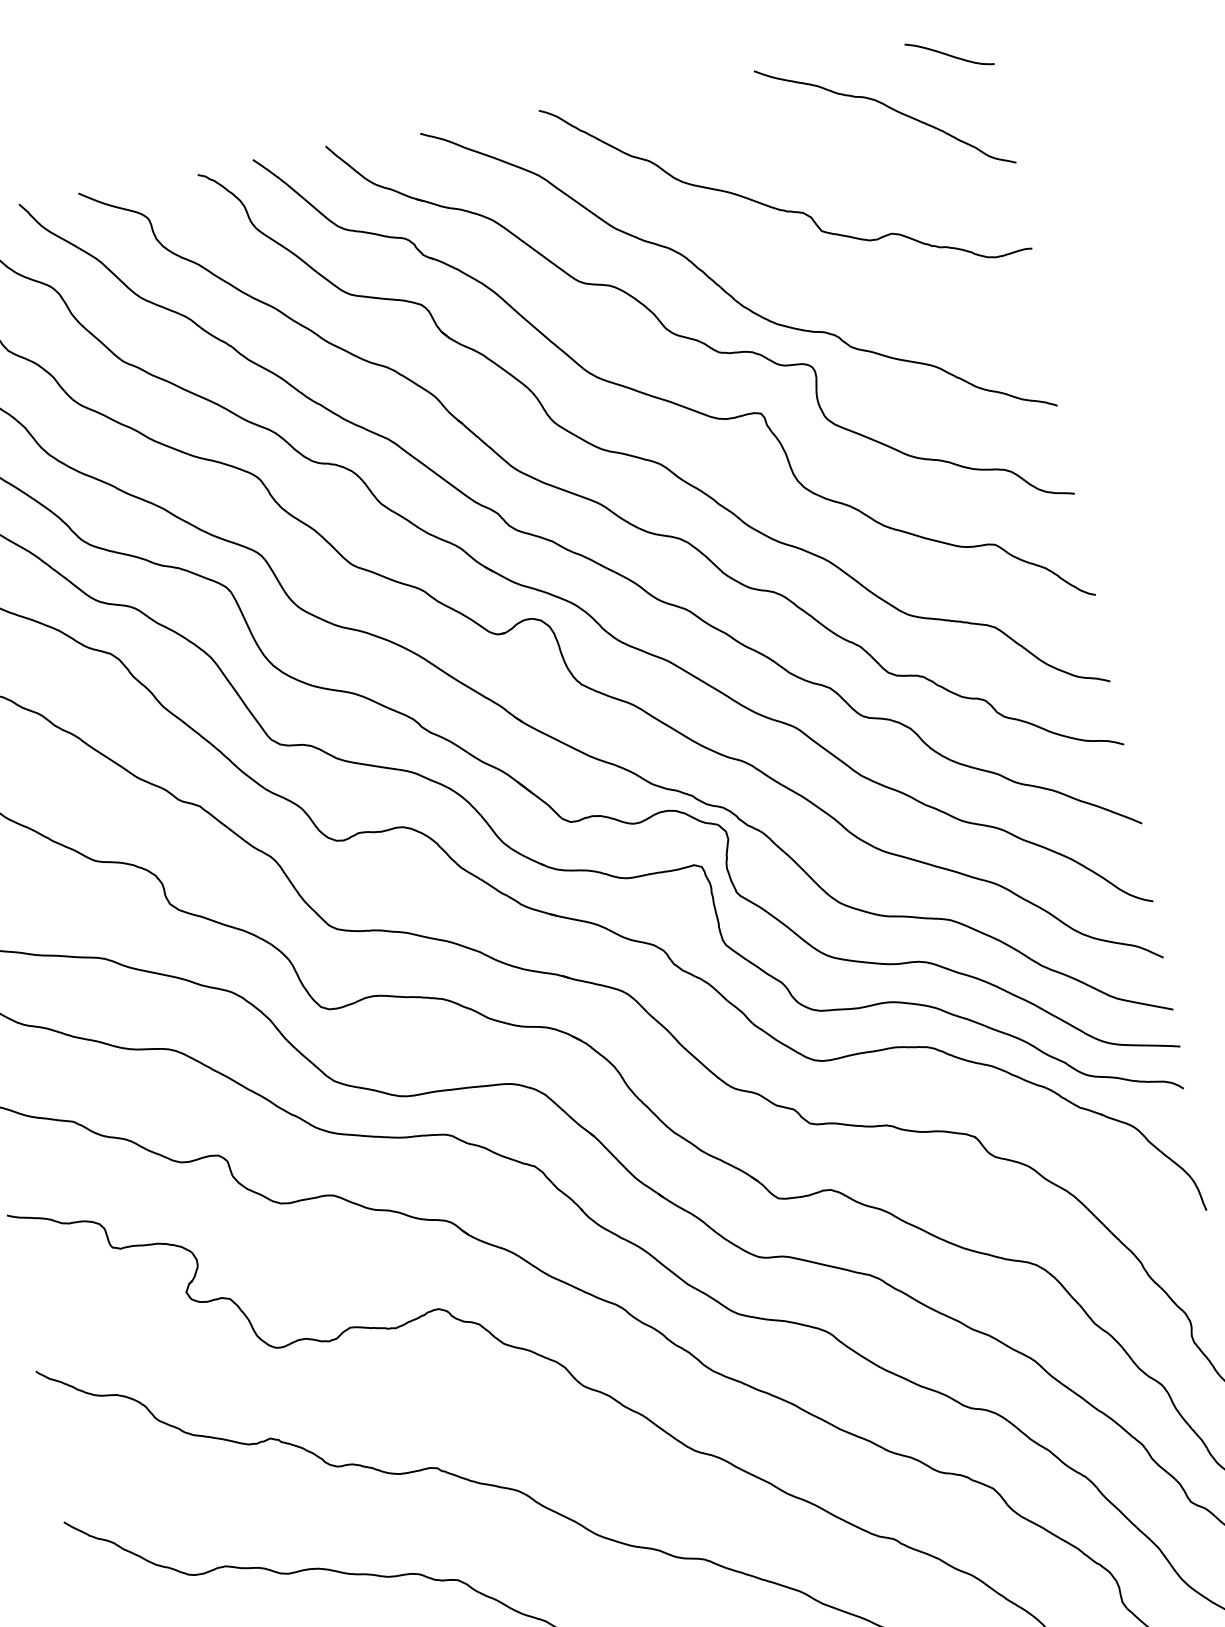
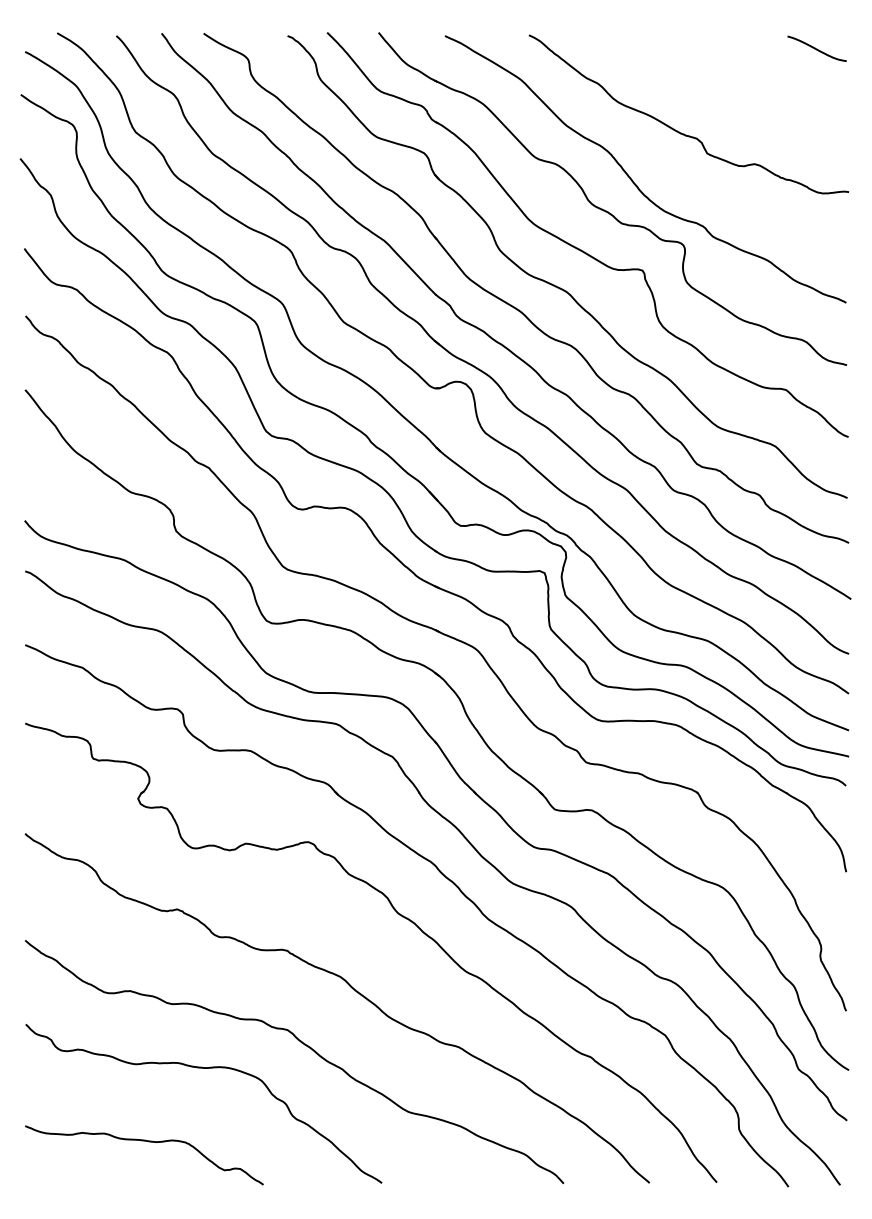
curve: (888, 109) -> (768, 78), removed

